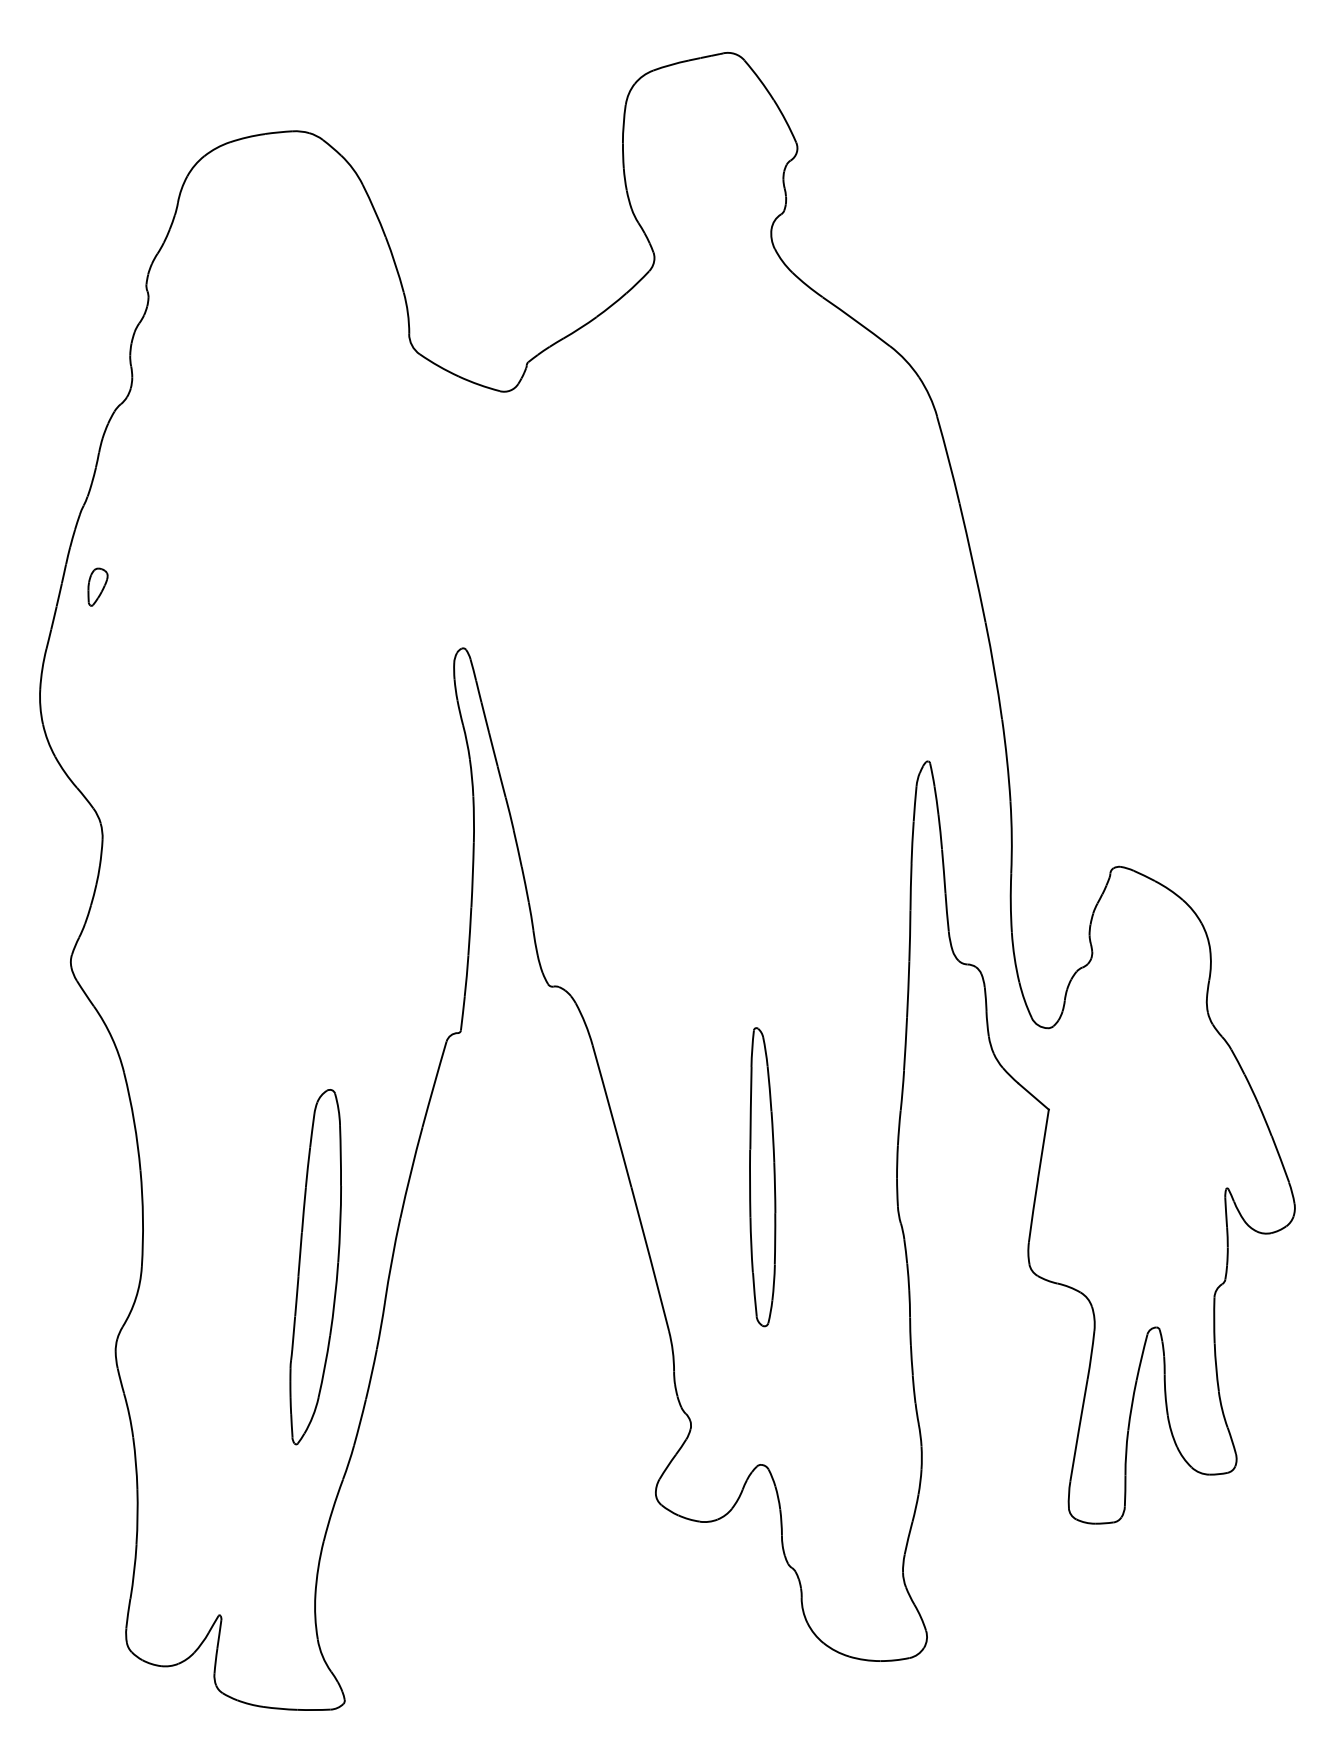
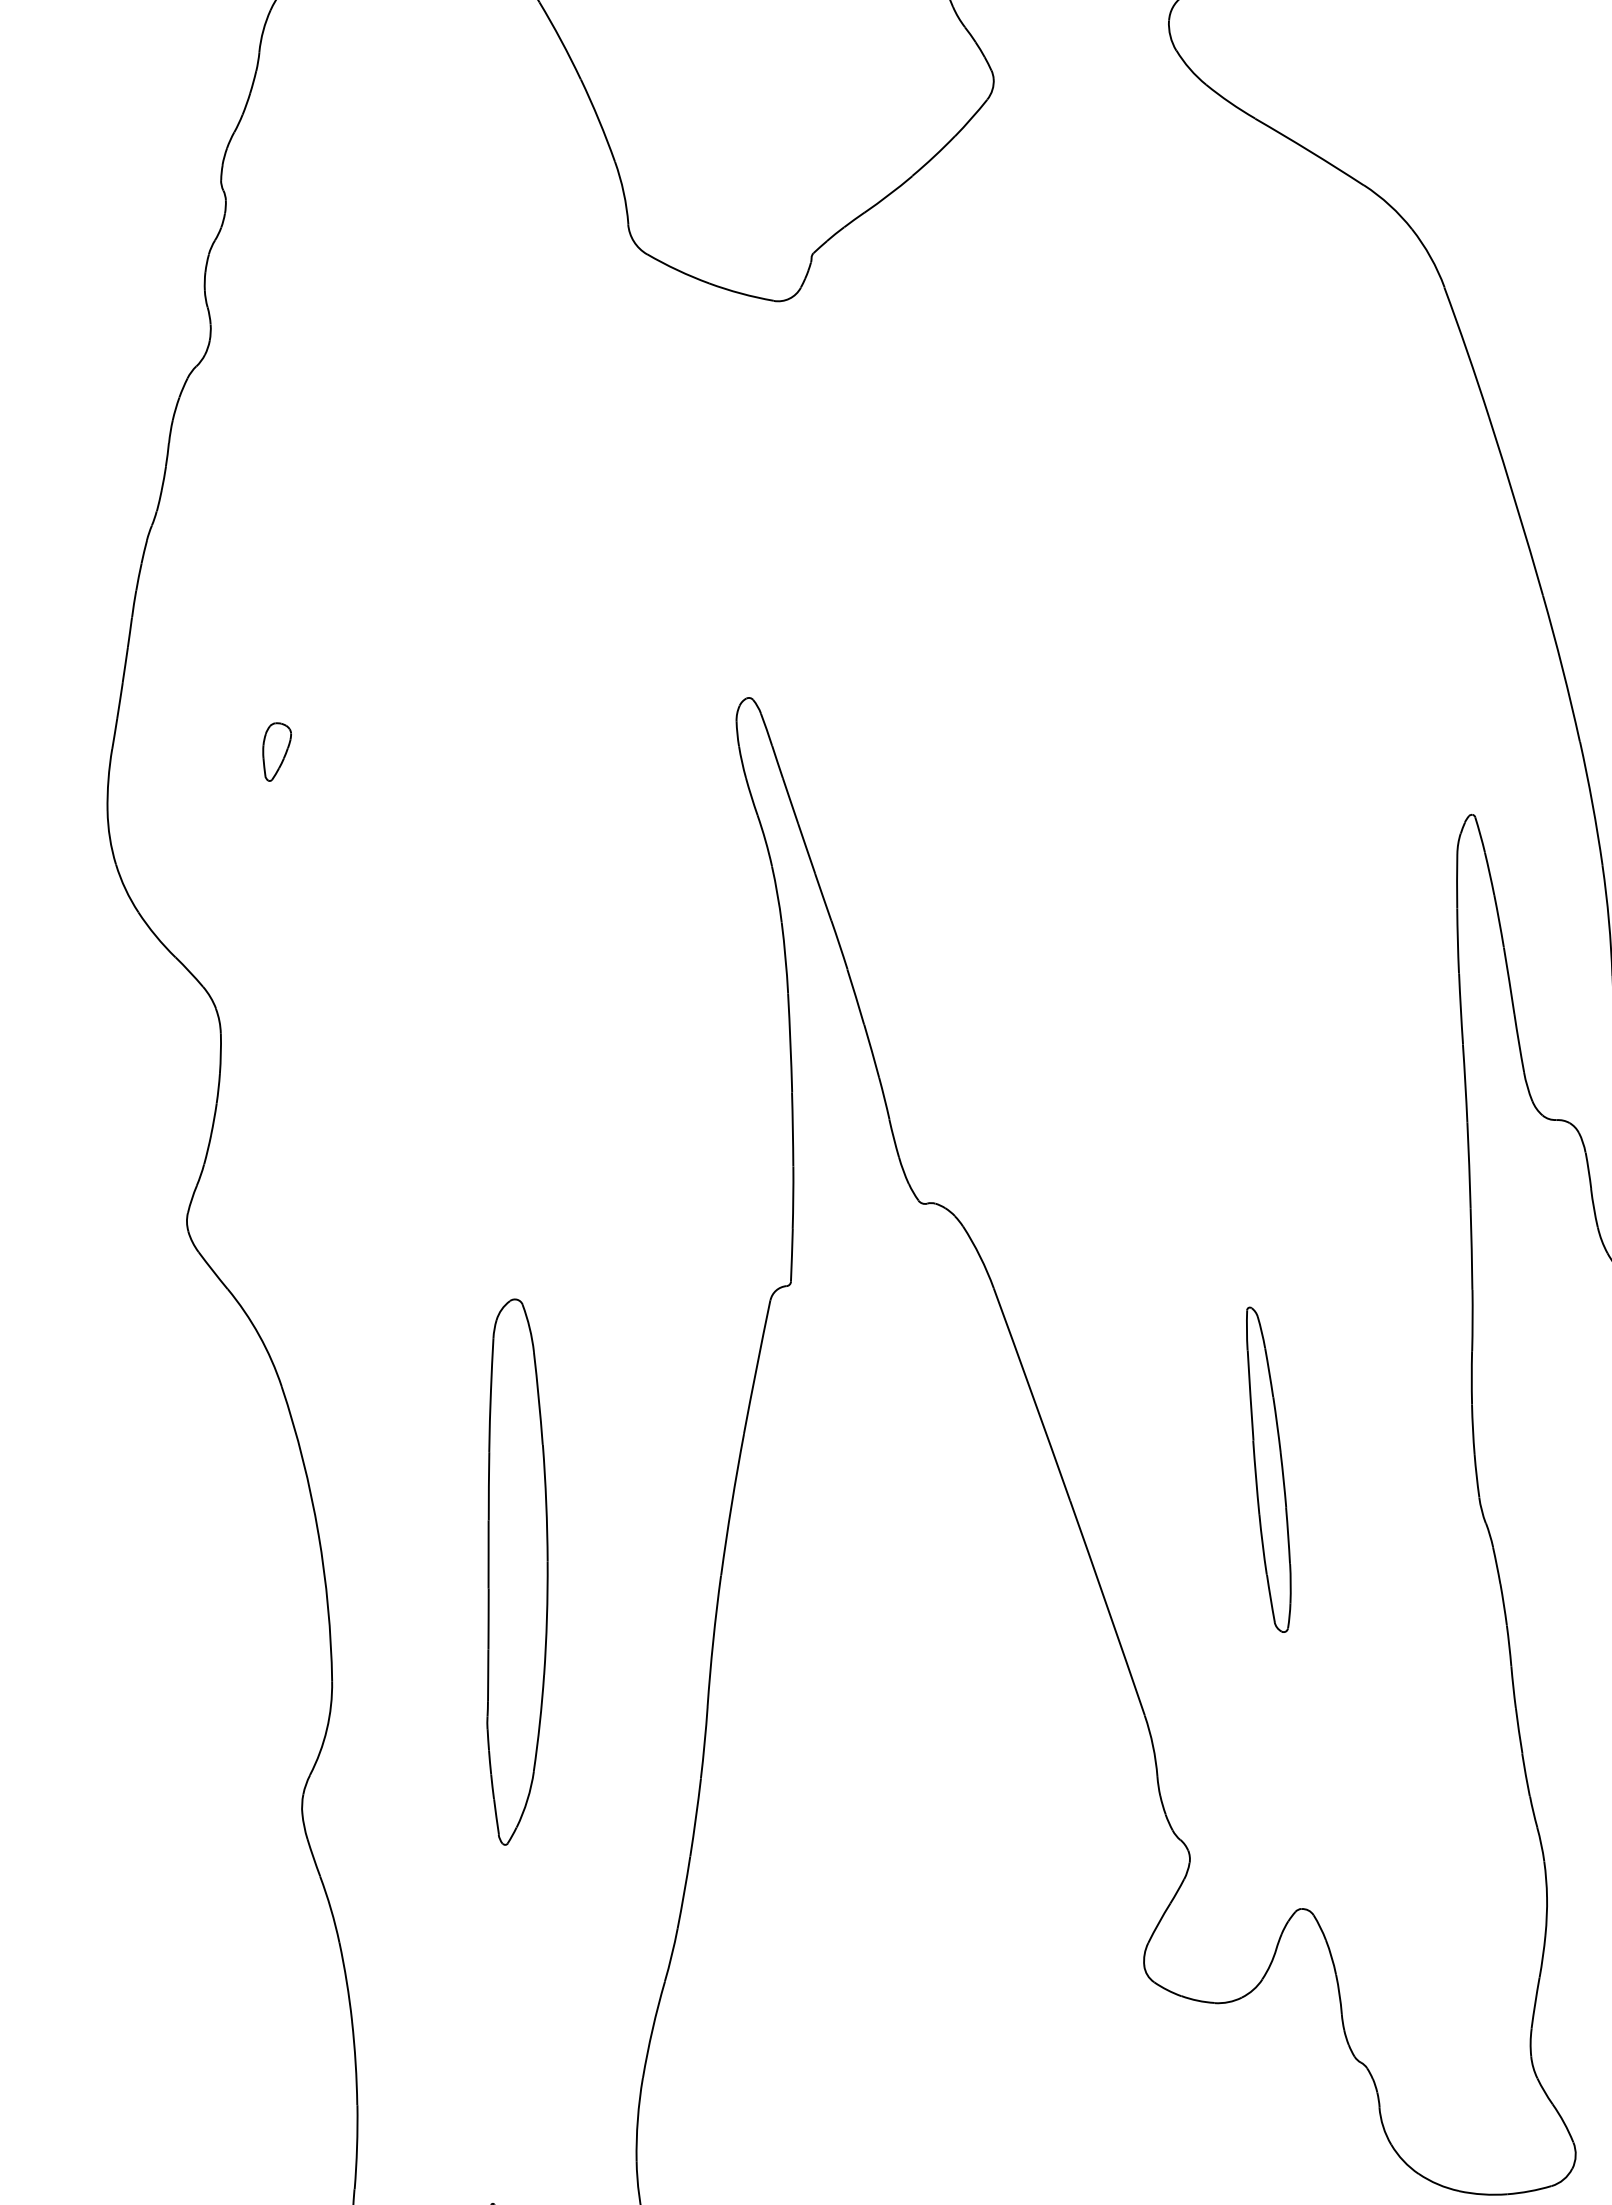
part: (97, 586) -> (276, 750), moved
part: (762, 1177) -> (1269, 1469), size x0.71
part: (315, 1267) -> (513, 1572), moved

